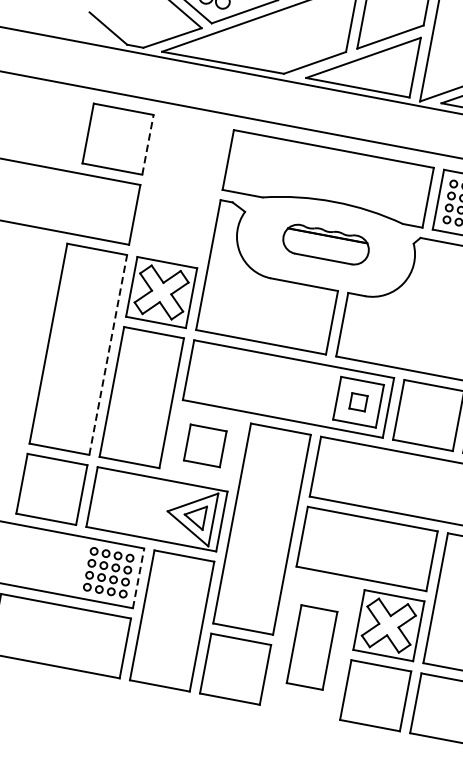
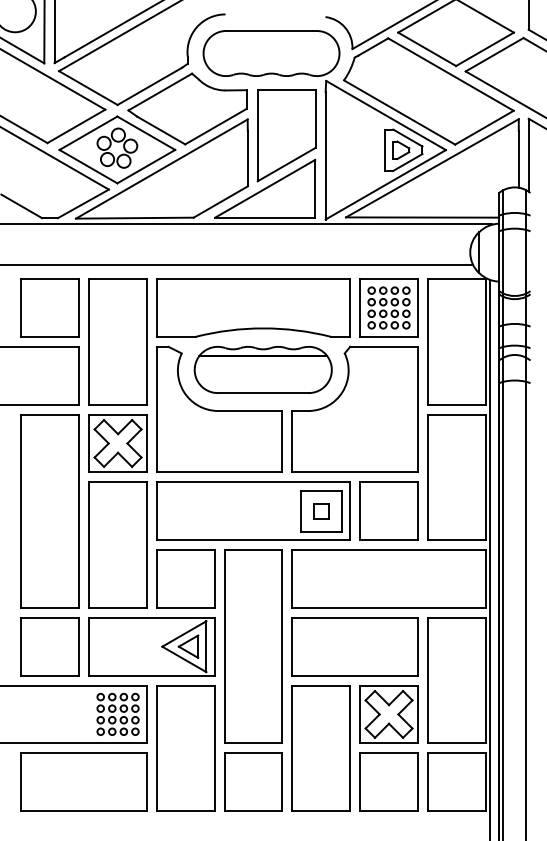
line: (148, 145) -> (79, 308), dashed -> solid
part: (180, 186) -> (117, 341), added
part: (325, 244) -> (262, 369), size x1.67
line: (108, 355) -> (79, 511), dashed -> solid
part: (204, 445) -> (185, 578), size x1.67
line: (139, 578) -> (147, 714), dashed -> solid
part: (311, 647) -> (320, 748), size x1.67

